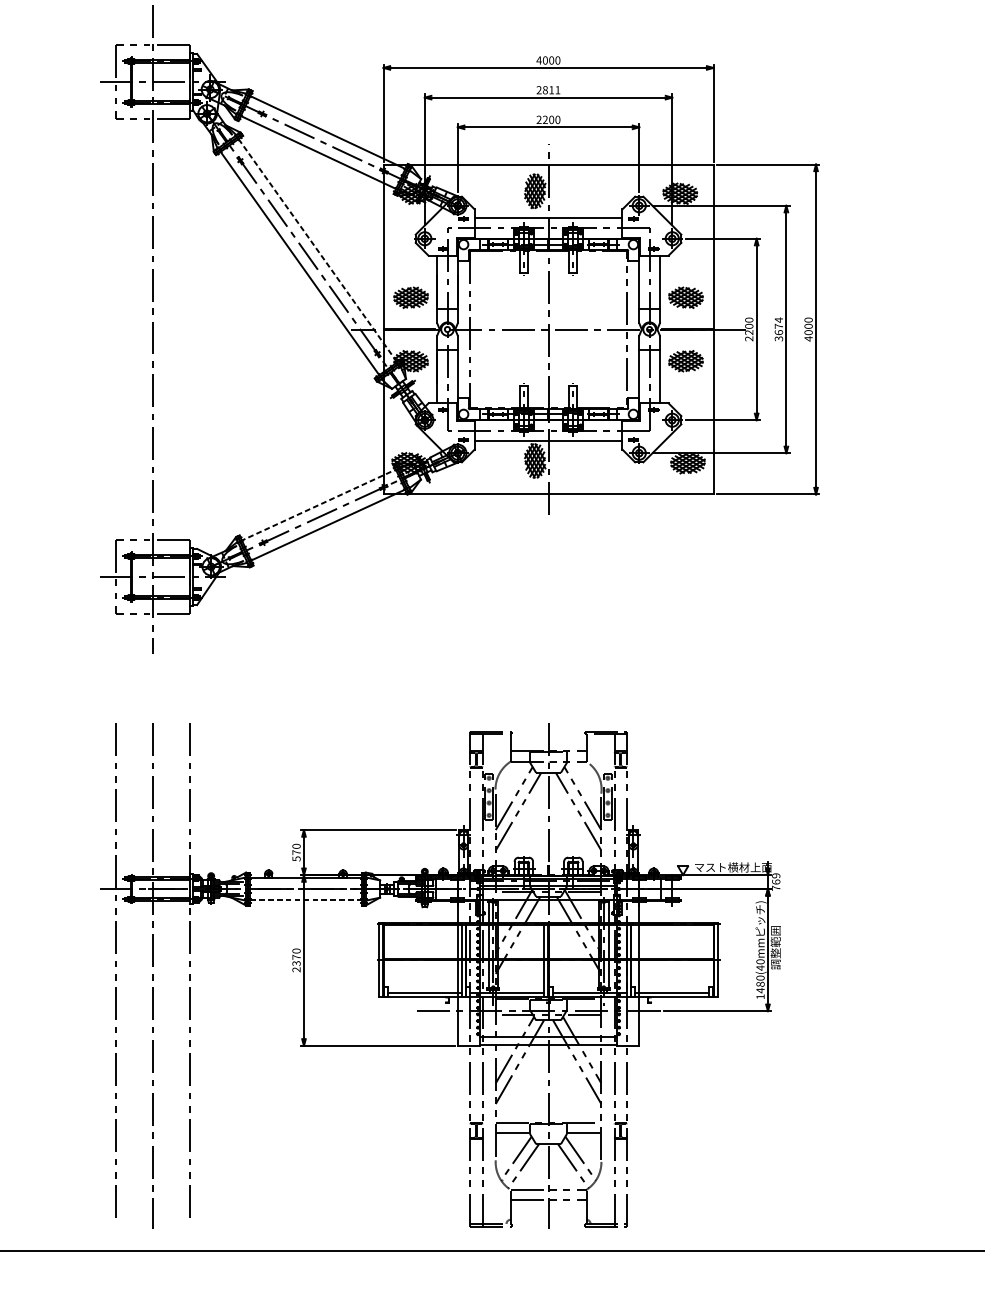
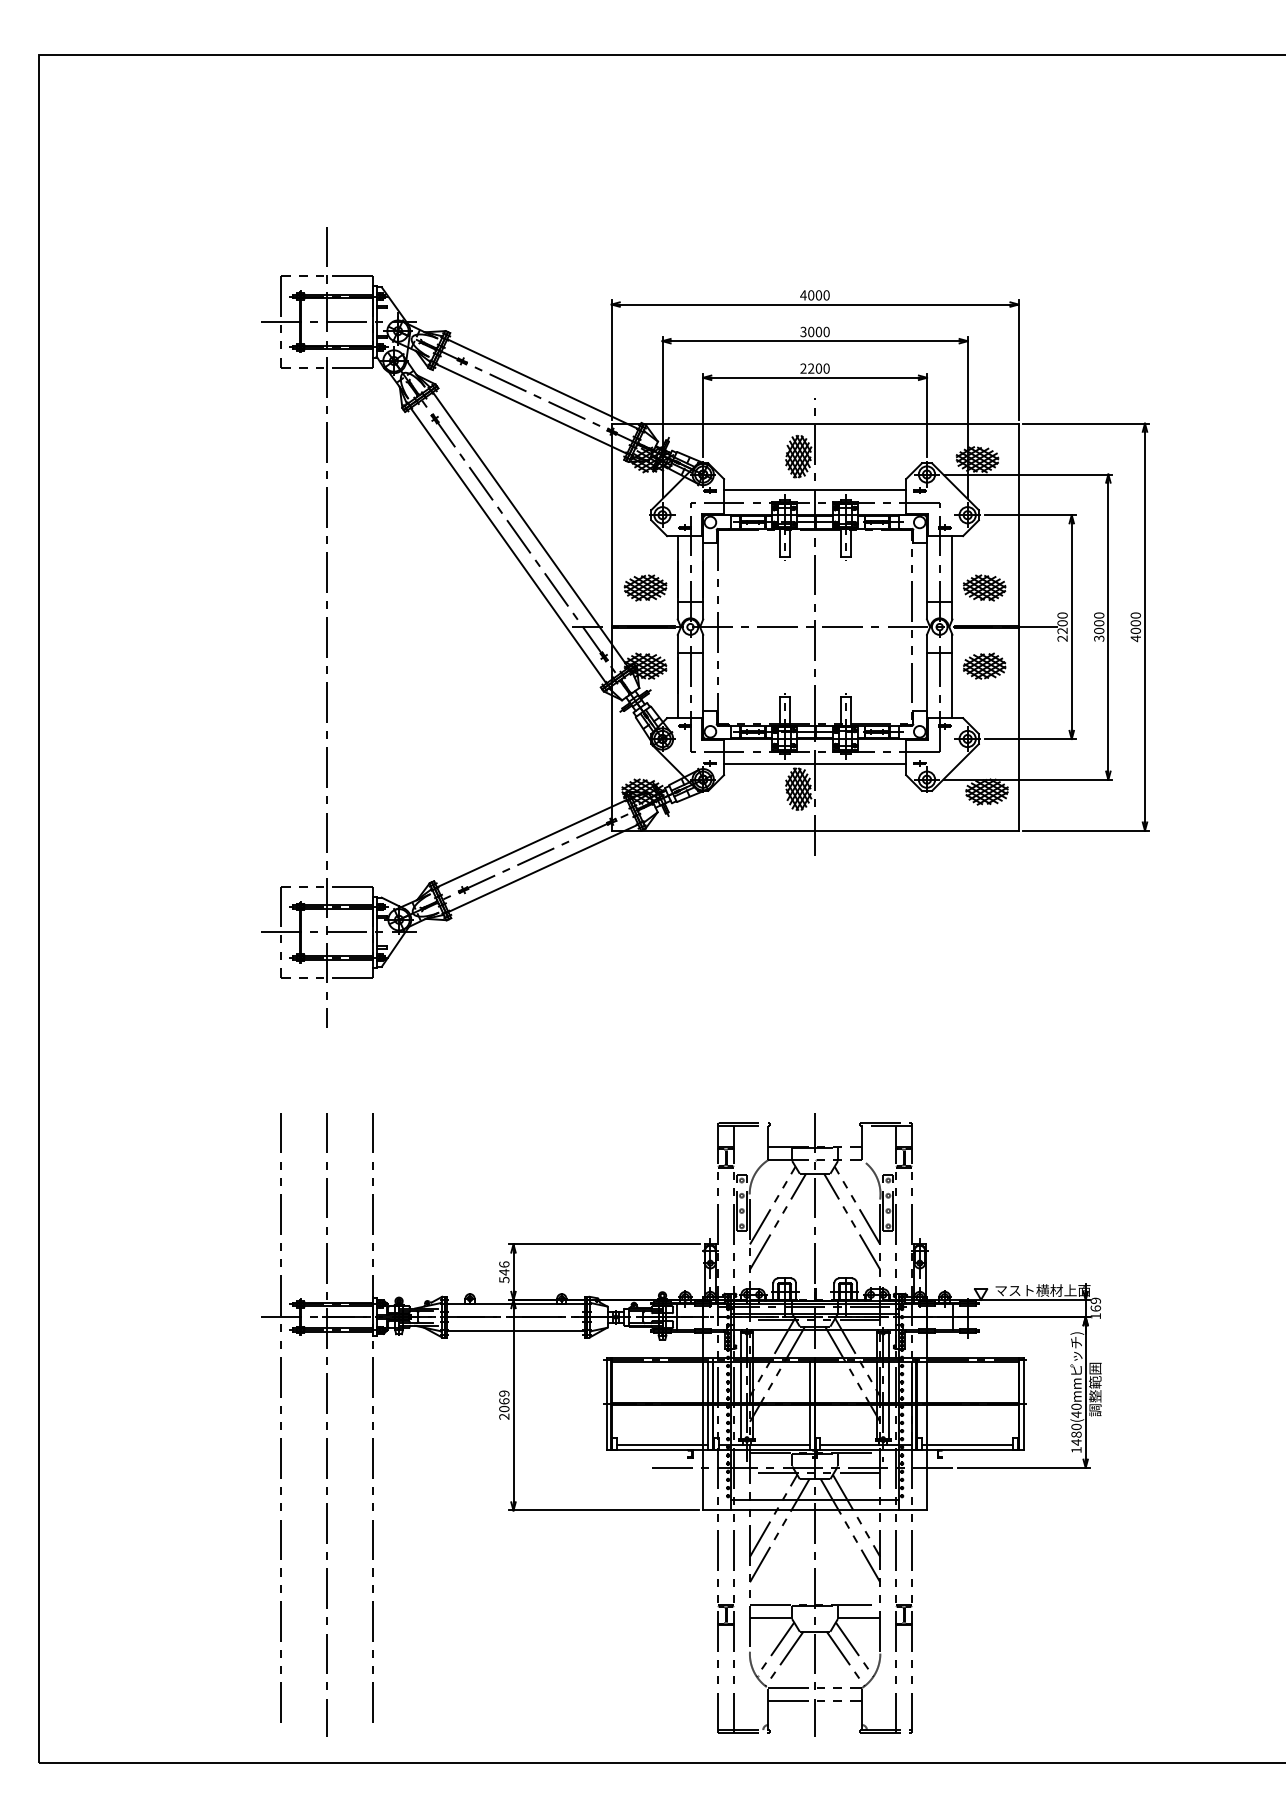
text: (548, 89) -> (814, 331), 2811 -> 3000
line: (317, 251) -> (530, 530), dashed -> solid
text: (779, 326) -> (1099, 623), 3674 -> 3000
line: (317, 505) -> (530, 844), dashed -> solid
text: (296, 849) -> (504, 1268), 570 -> 546
text: (775, 888) -> (1095, 1316), 769 -> 169
line: (305, 899) -> (515, 1330), dashed -> solid
text: (296, 957) -> (504, 1401), 2370 -> 2069

